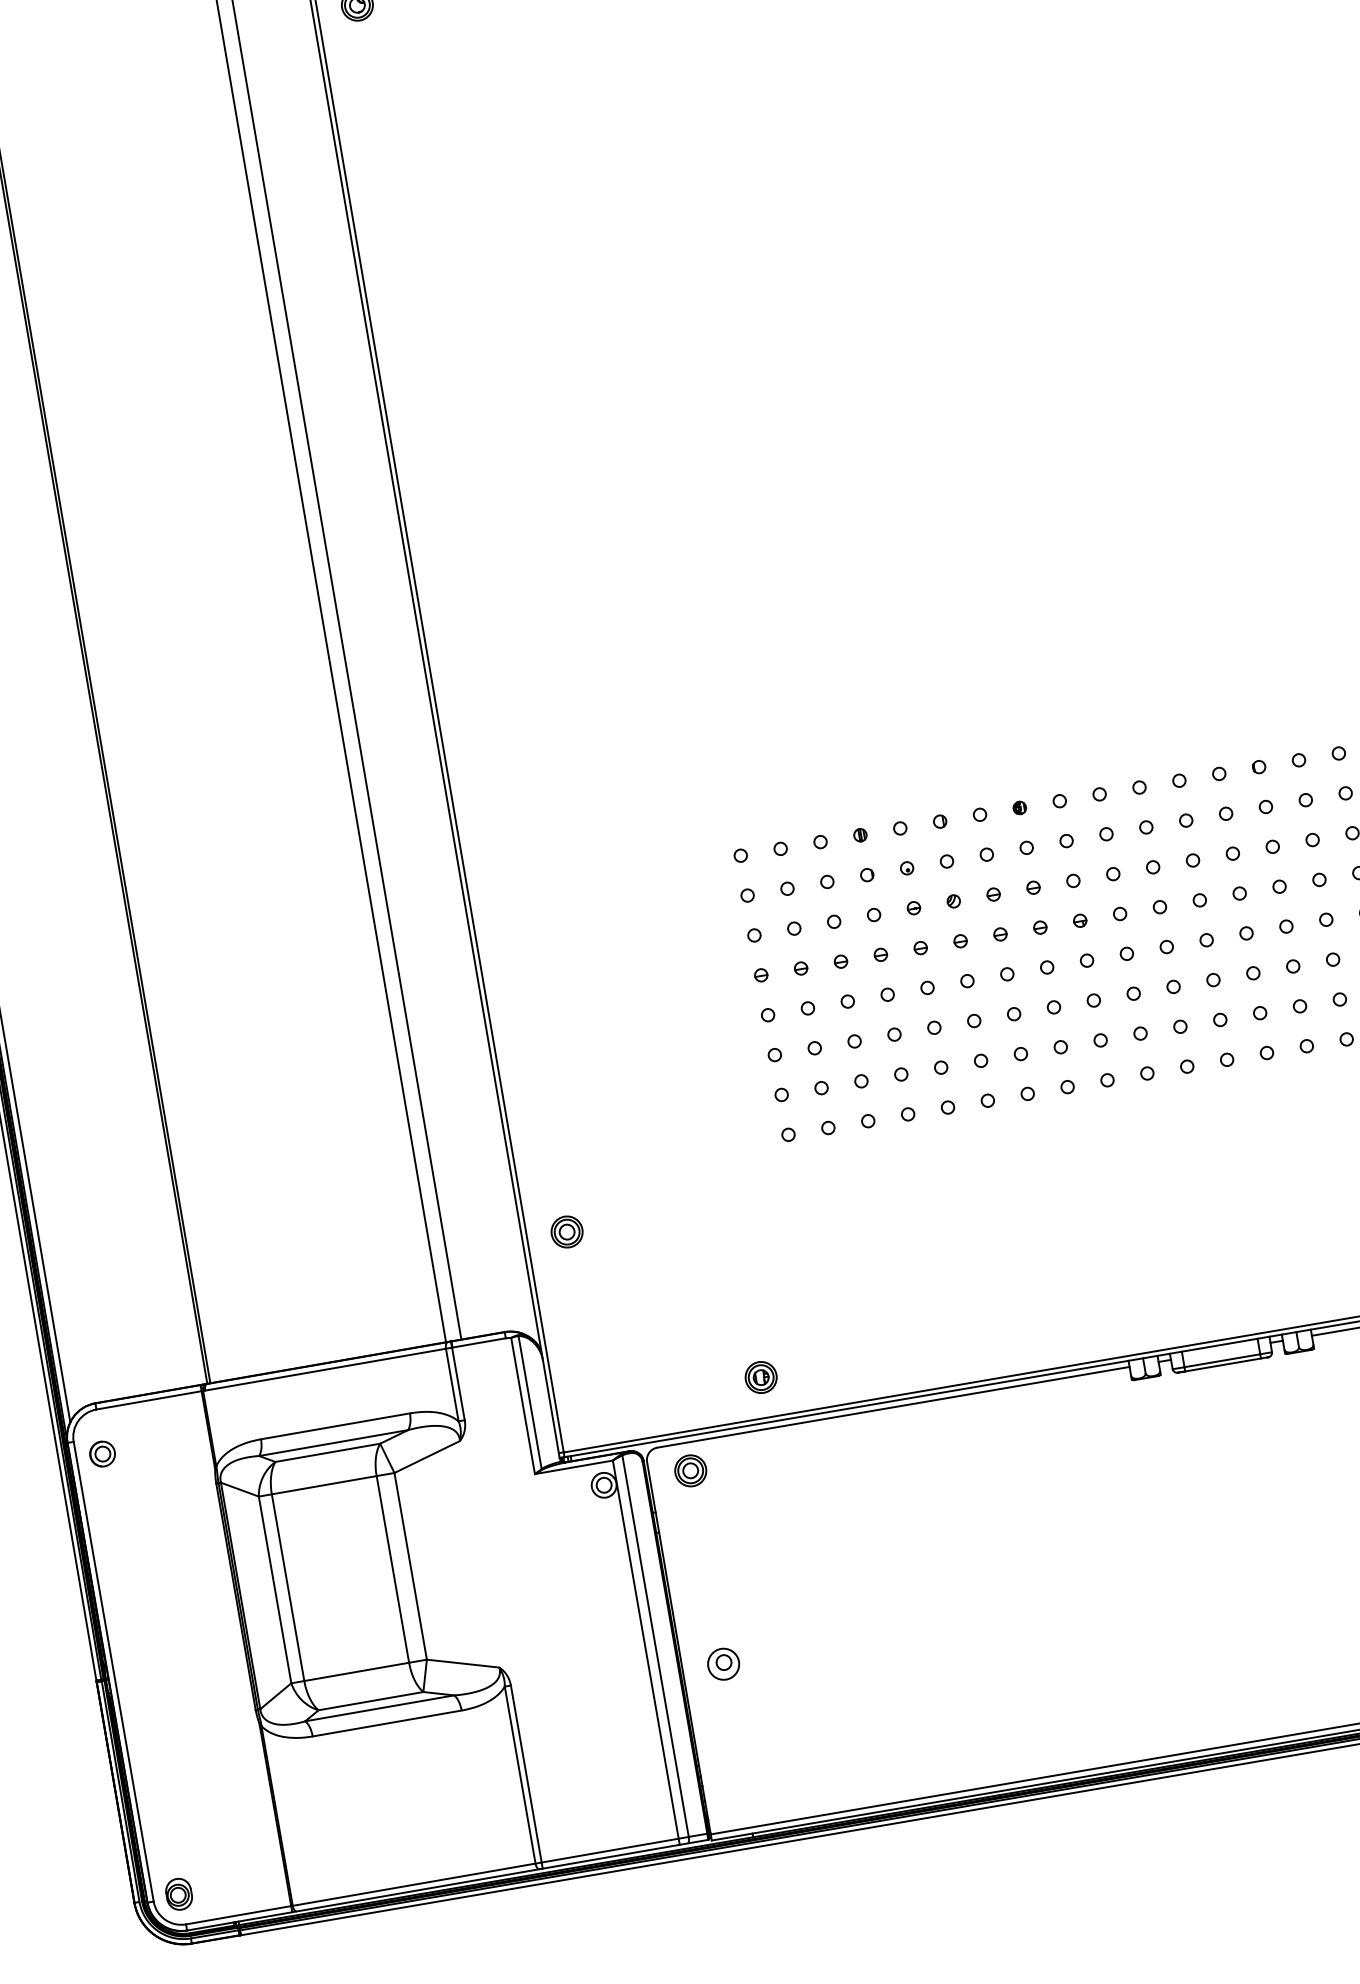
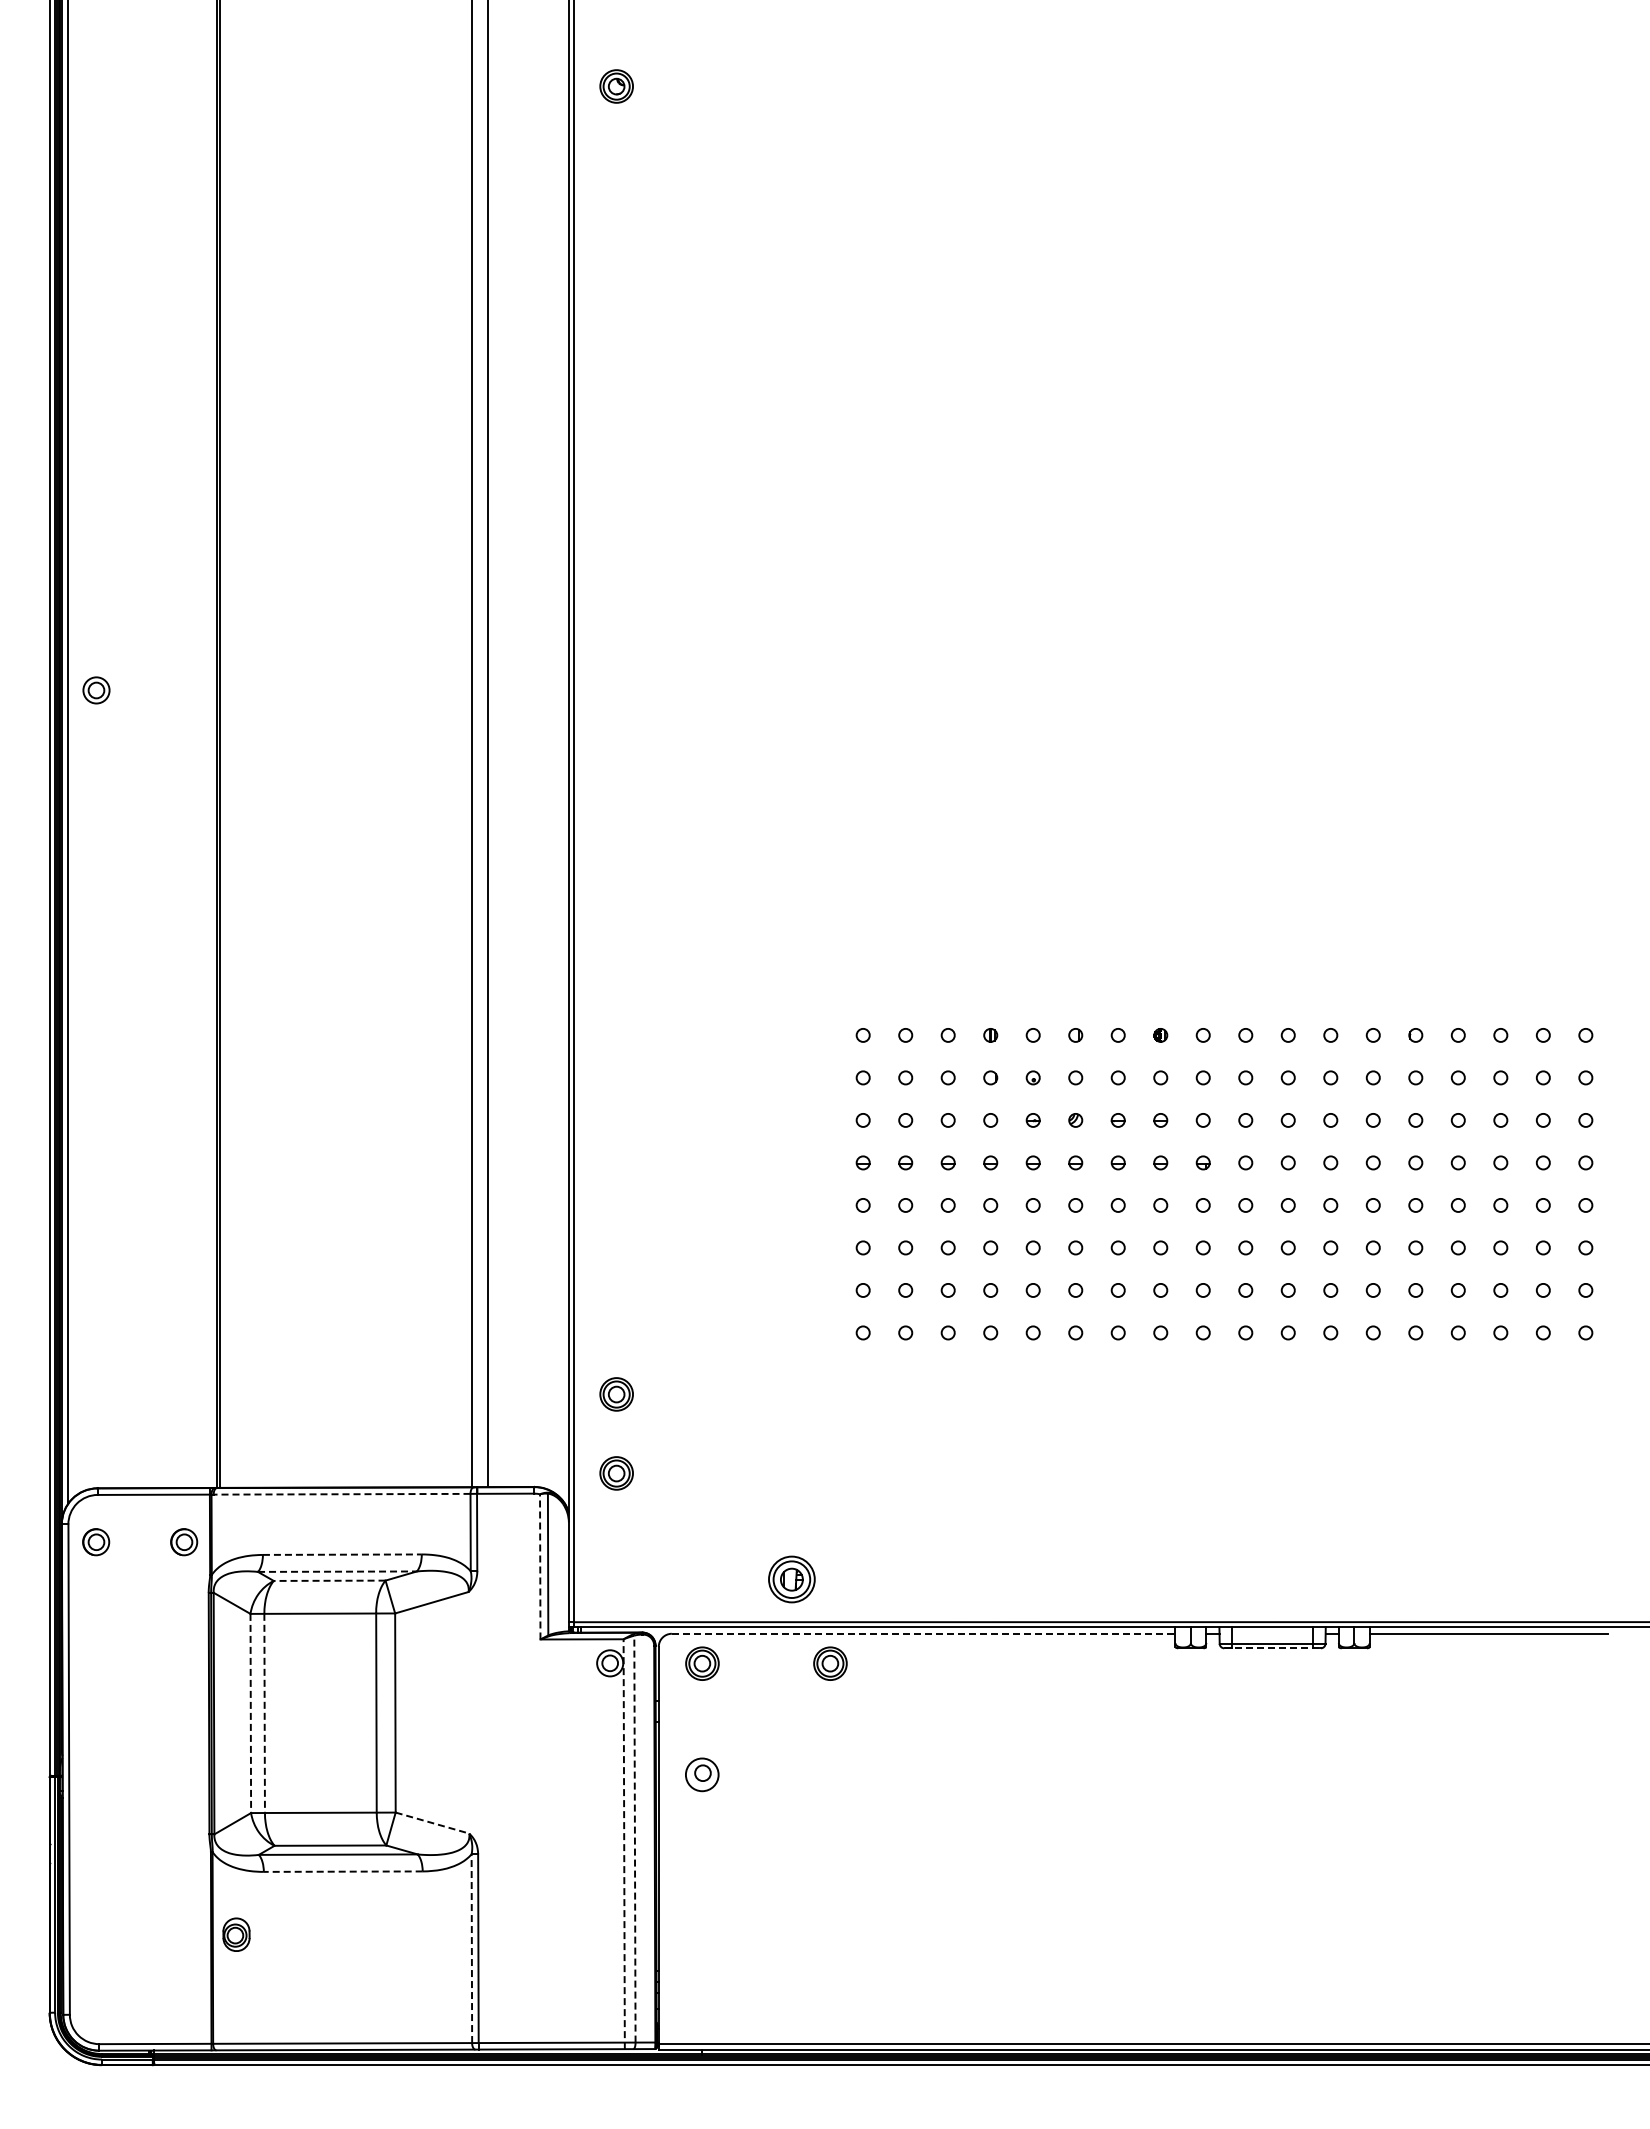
part: (579, 1306) -> (616, 1473), added
line: (1223, 1365) -> (1273, 1648), solid -> dashed
line: (325, 1370) -> (341, 1494), solid -> dashed
part: (760, 1377) -> (791, 1579), size x1.4
line: (523, 1405) -> (540, 1566), solid -> dashed
line: (893, 1407) -> (923, 1633), solid -> dashed
line: (335, 1426) -> (342, 1554), solid -> dashed
part: (185, 1440) -> (184, 1542), added
line: (333, 1442) -> (337, 1571), solid -> dashed
part: (810, 1450) -> (830, 1663), added
line: (327, 1452) -> (329, 1580), solid -> dashed
line: (287, 1587) -> (264, 1713), solid -> dashed
line: (274, 1590) -> (250, 1713), solid -> dashed
line: (655, 1645) -> (634, 1838), solid -> dashed
line: (646, 1652) -> (624, 1844), solid -> dashed
part: (723, 1663) -> (702, 1774), moved
line: (463, 1664) -> (432, 1823), solid -> dashed
line: (386, 1723) -> (342, 1871), solid -> dashed
line: (519, 1775) -> (471, 1948), solid -> dashed
part: (179, 1894) -> (236, 1934), moved

